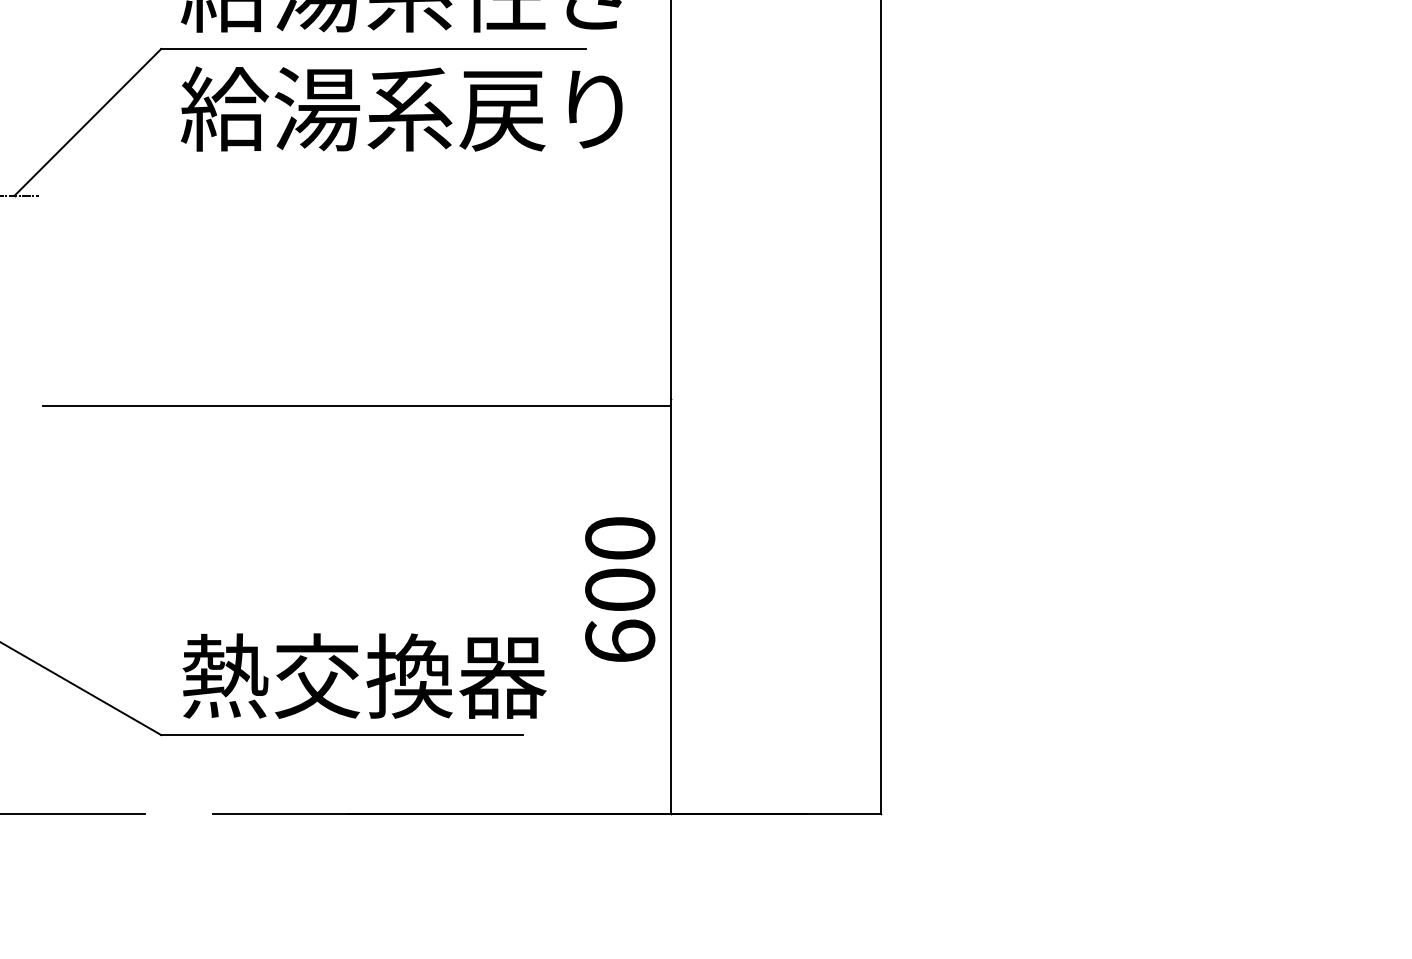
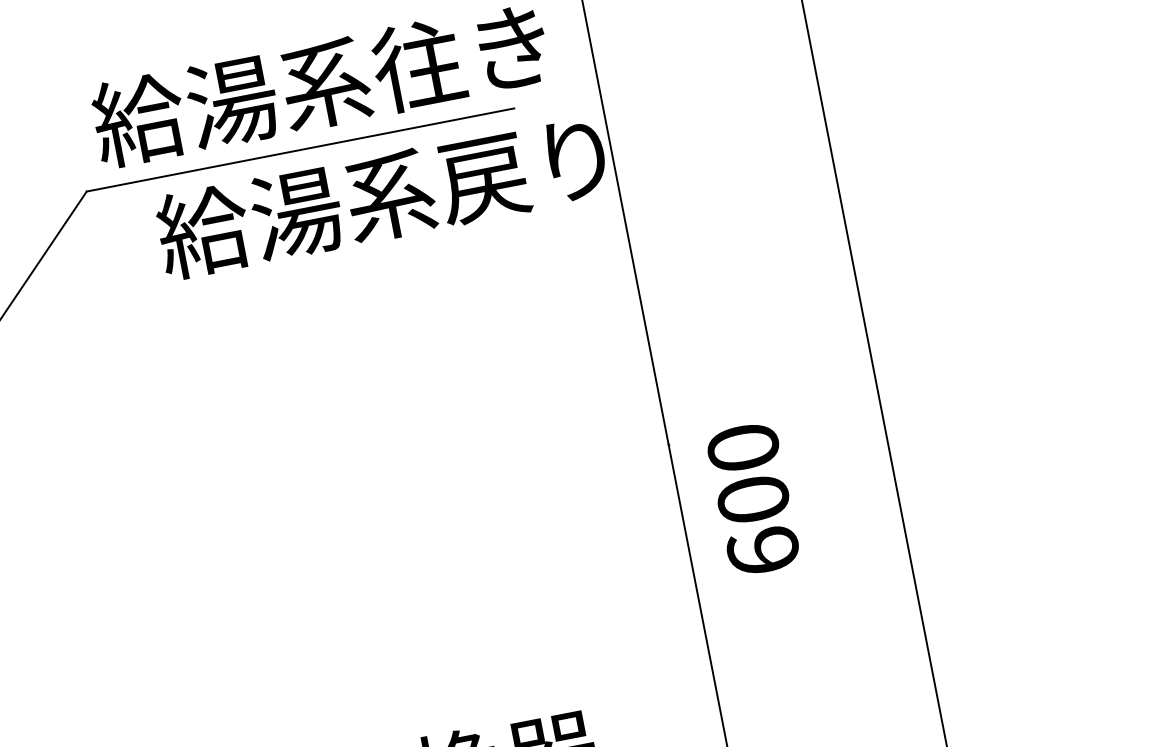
text: (401, 108) -> (381, 196), moved
line: (356, 406) -> (353, 513), removed
text: (620, 589) -> (753, 499), moved

